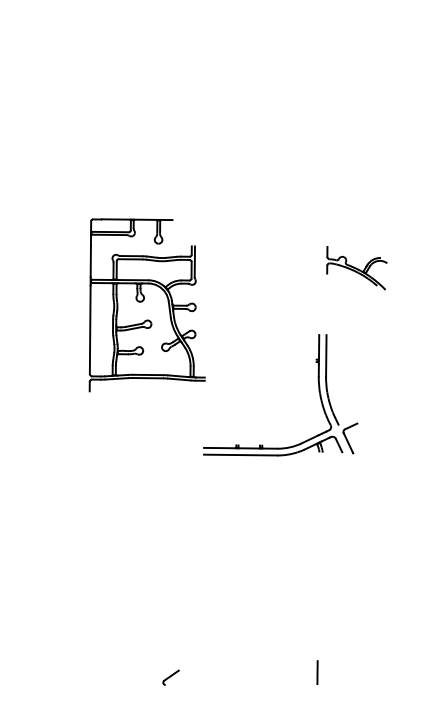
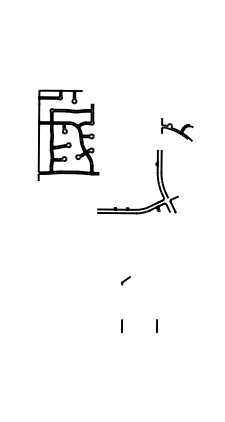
part: (356, 267) -> (177, 129), moved
line: (249, 671) -> (121, 325), added
part: (170, 677) -> (125, 280), moved

